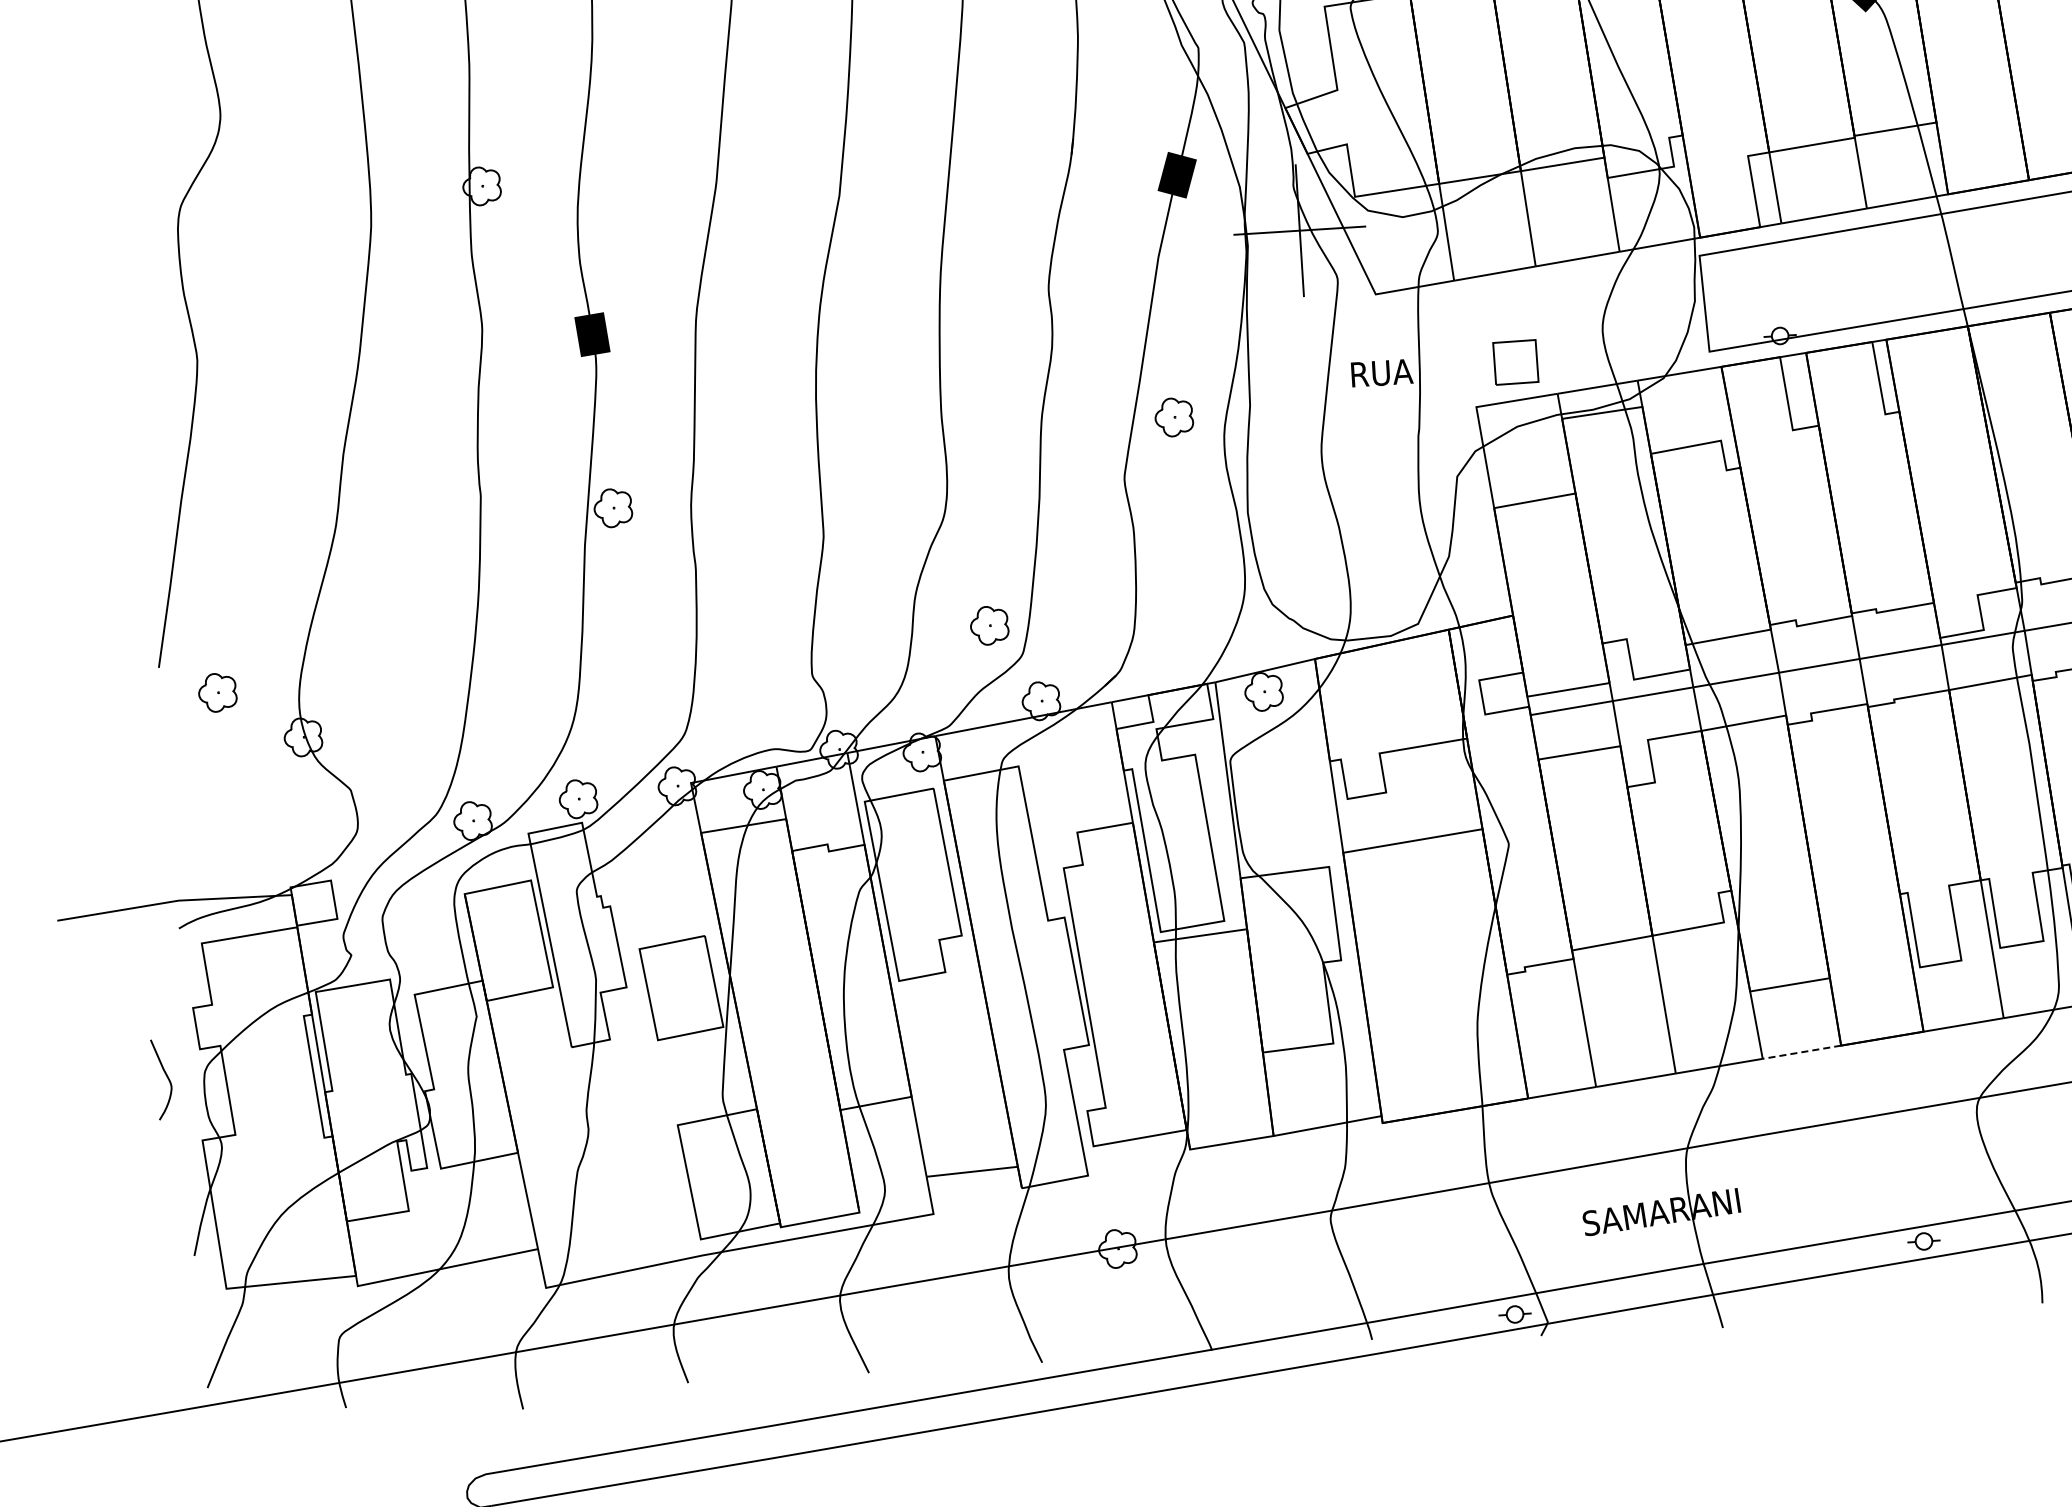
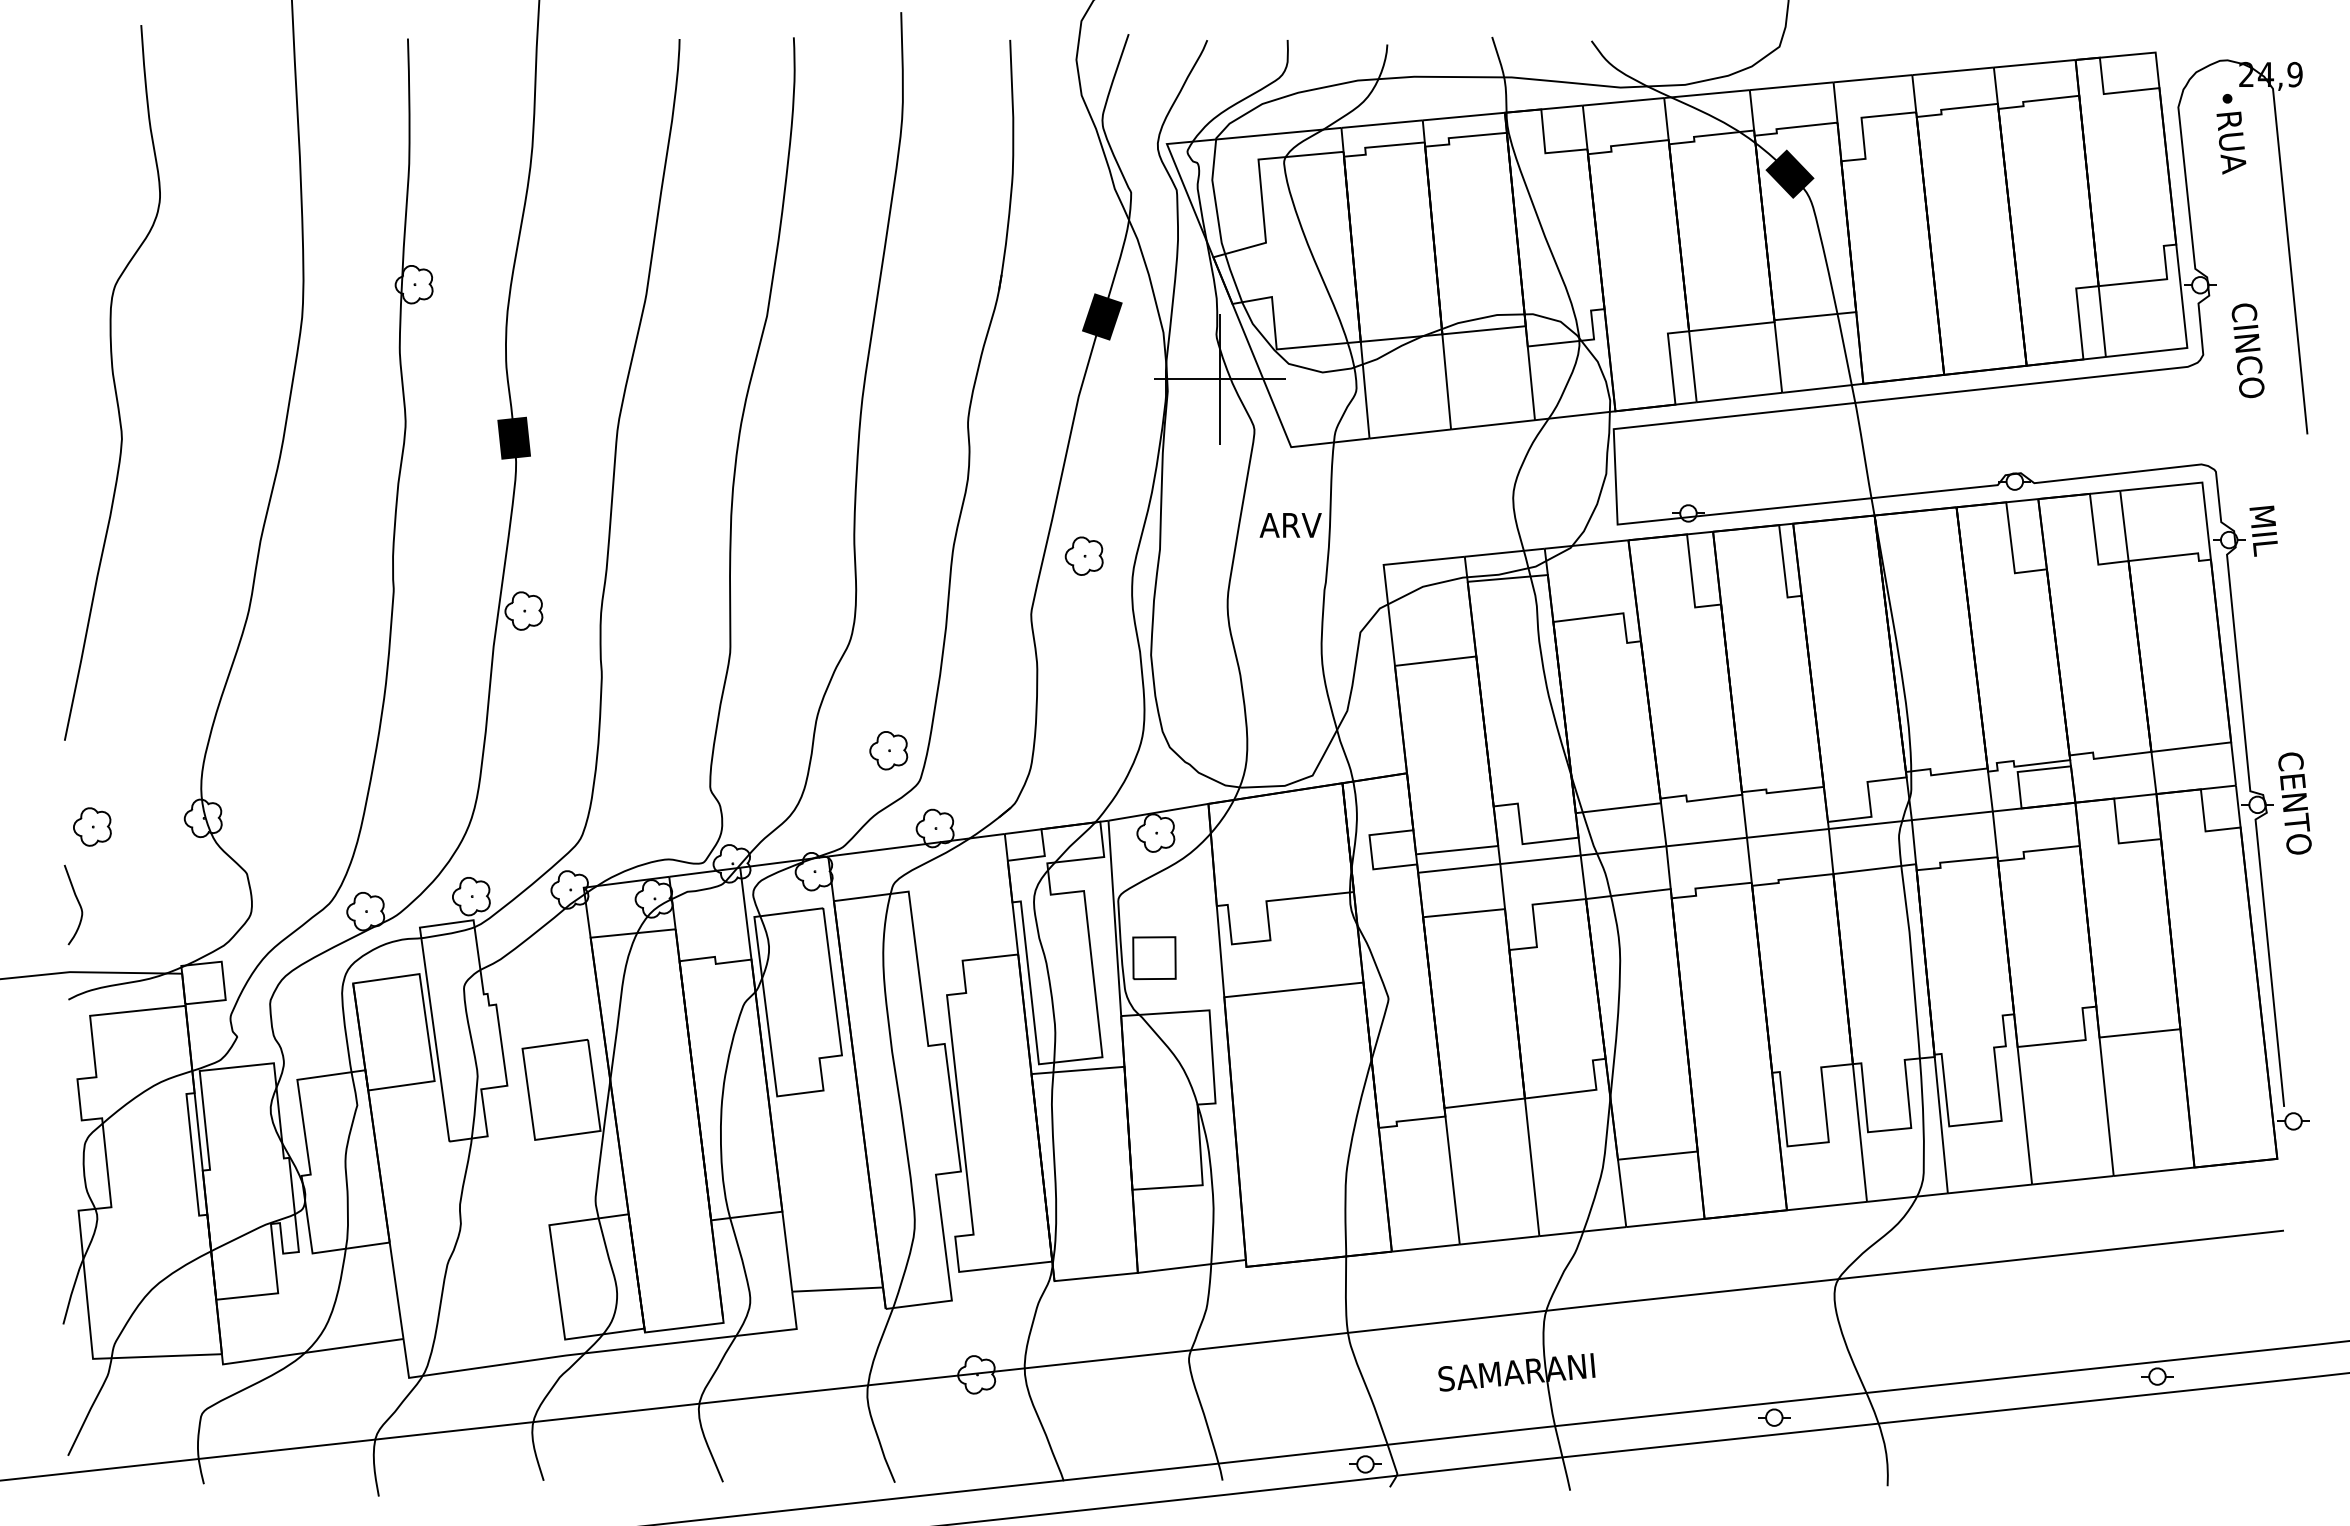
part: (1515, 362) -> (1154, 958), moved
text: (1381, 373) -> (1291, 525), RUA -> ARV
part: (217, 692) -> (92, 826), moved
line: (1801, 1052) -> (1664, 1223), dashed -> solid
curve: (166, 1076) -> (77, 902), moved

